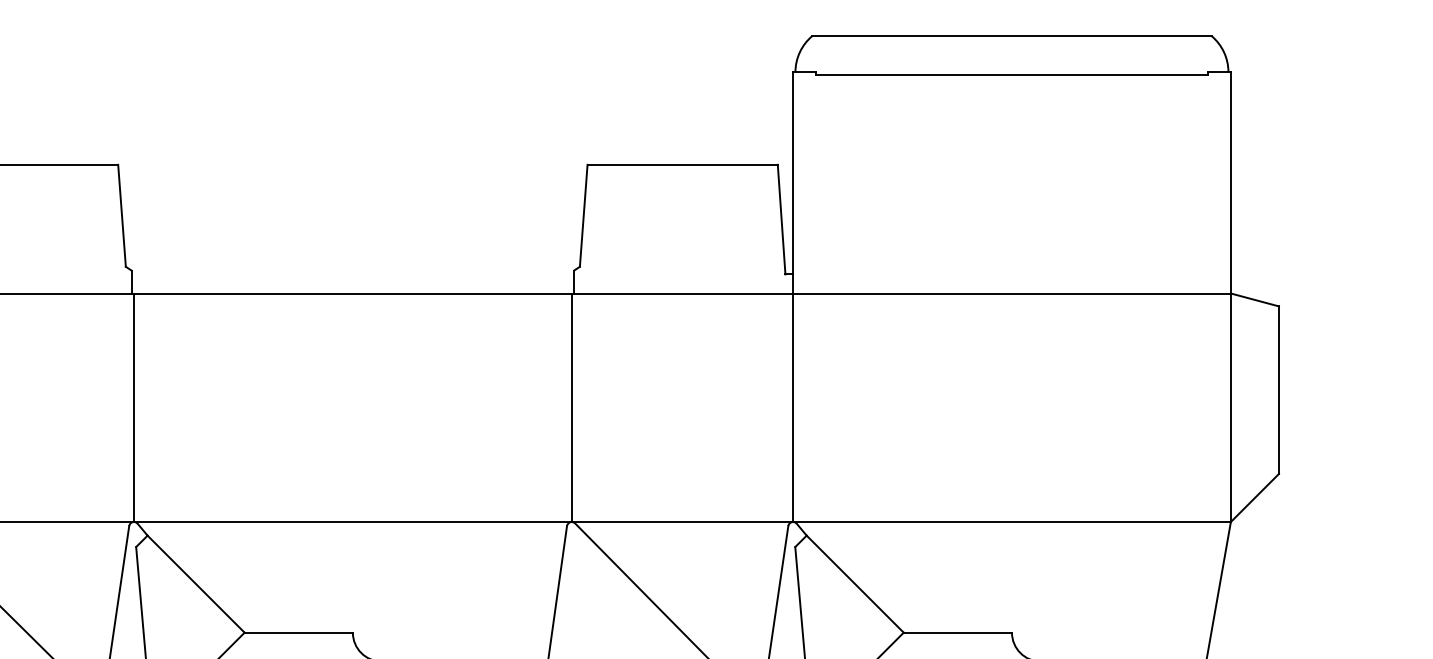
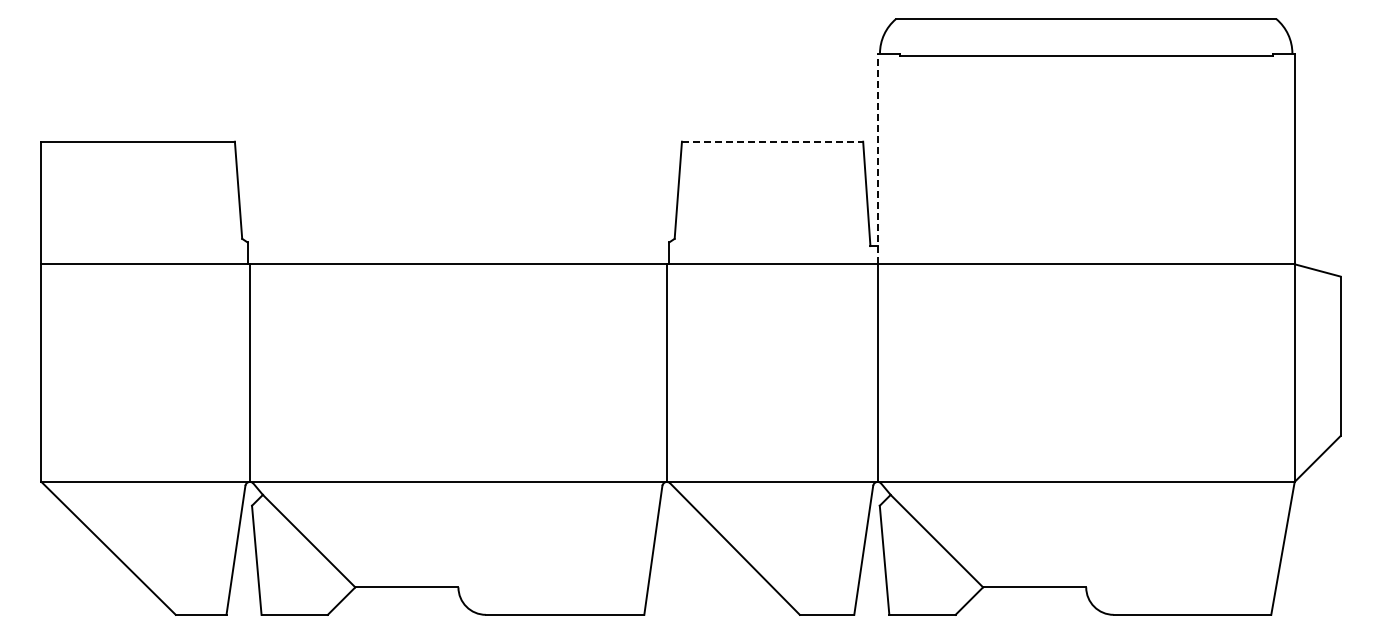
line: (682, 164) -> (772, 141), solid -> dashed
line: (792, 182) -> (877, 158), solid -> dashed

